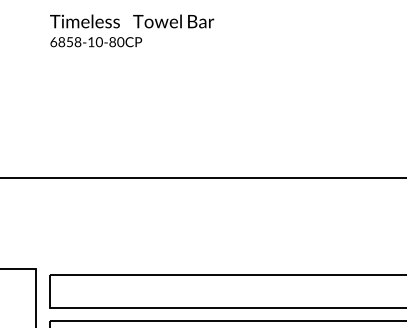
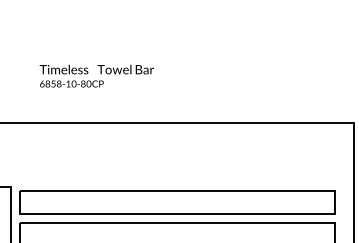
text: (131, 29) -> (96, 75), moved

